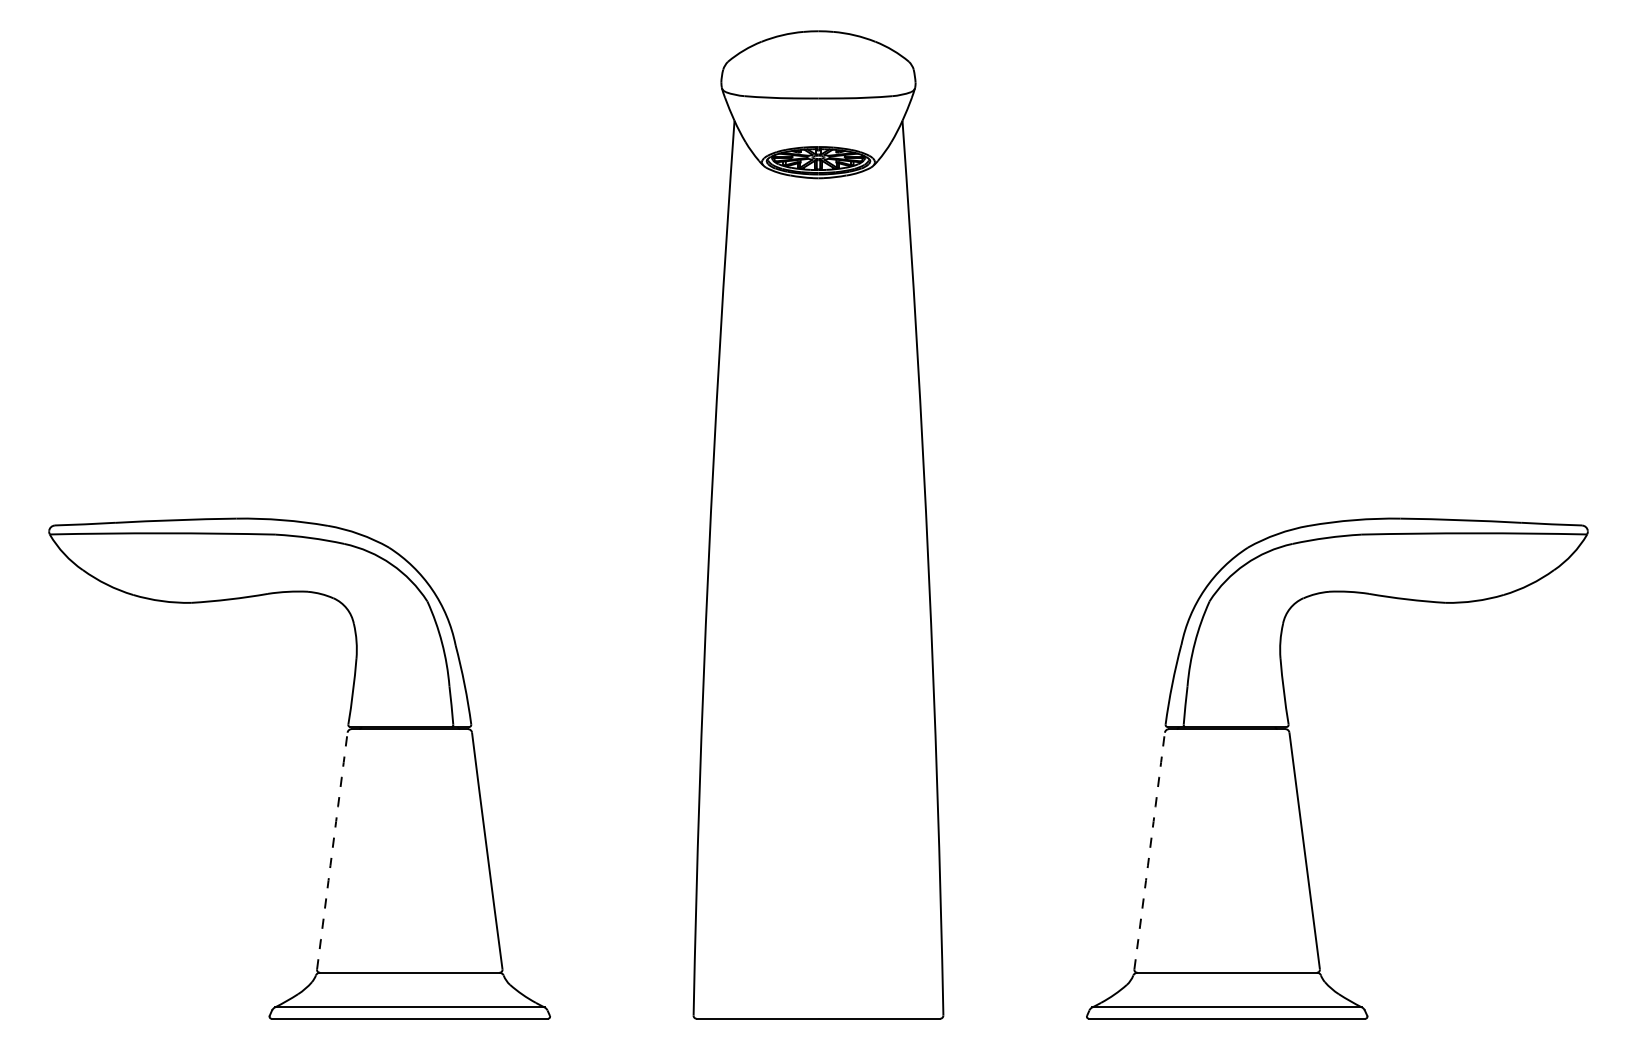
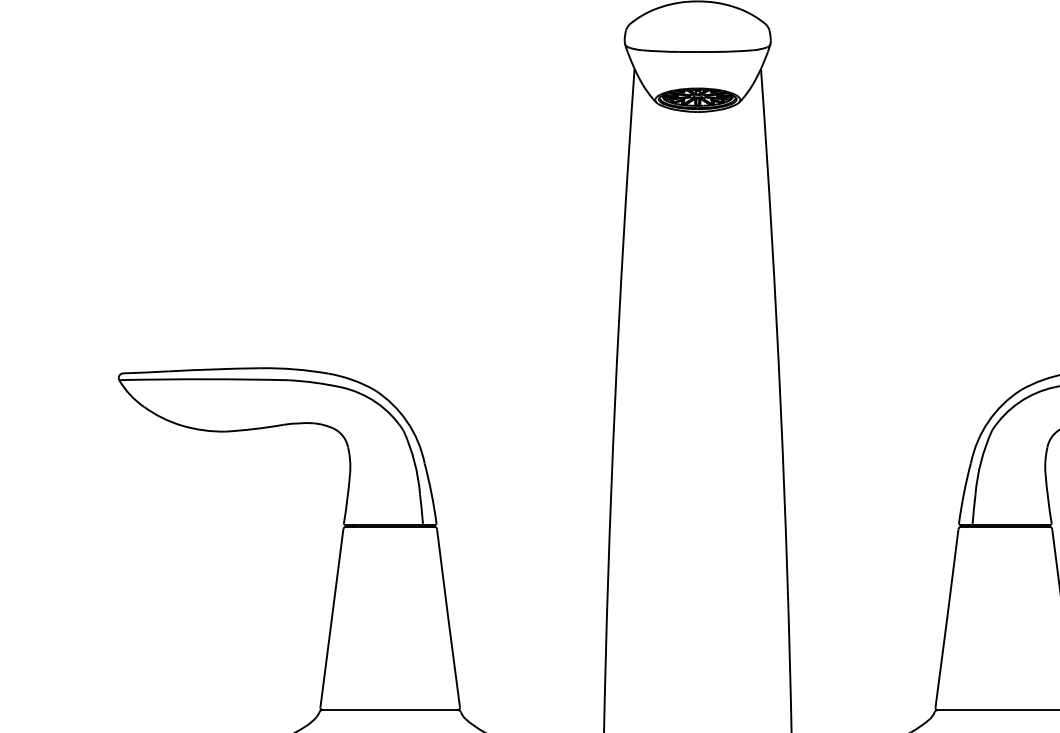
arc: (332, 851) -> (332, 618), dashed -> solid
arc: (1149, 851) -> (946, 618), dashed -> solid

